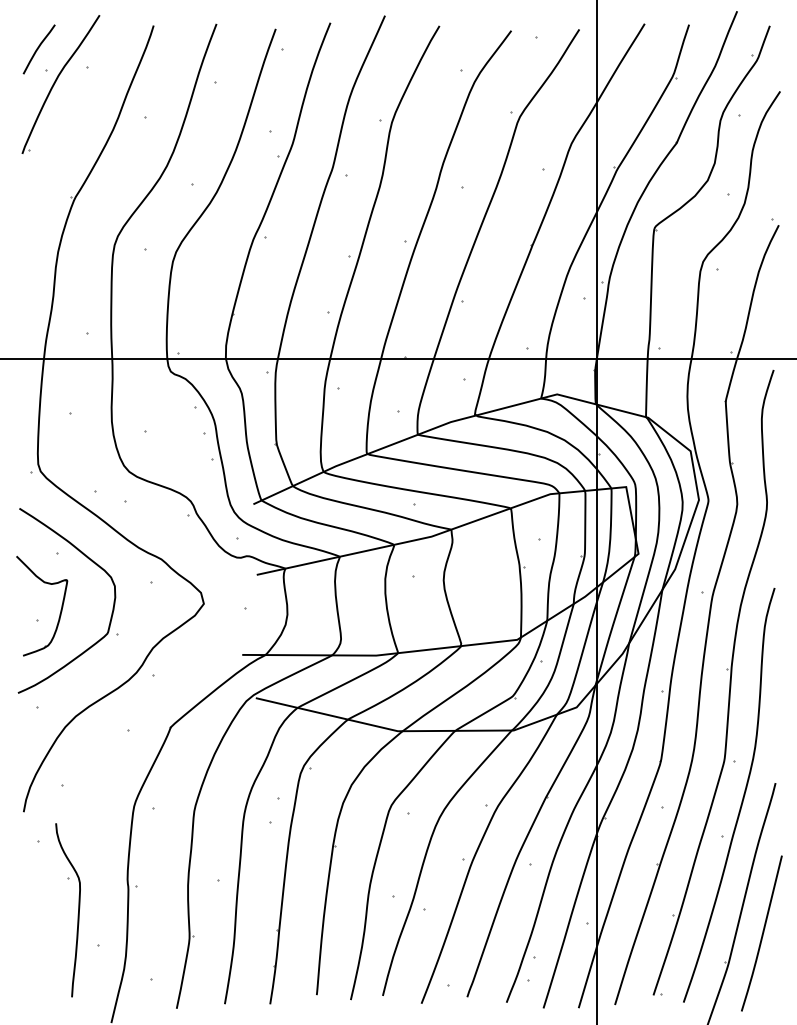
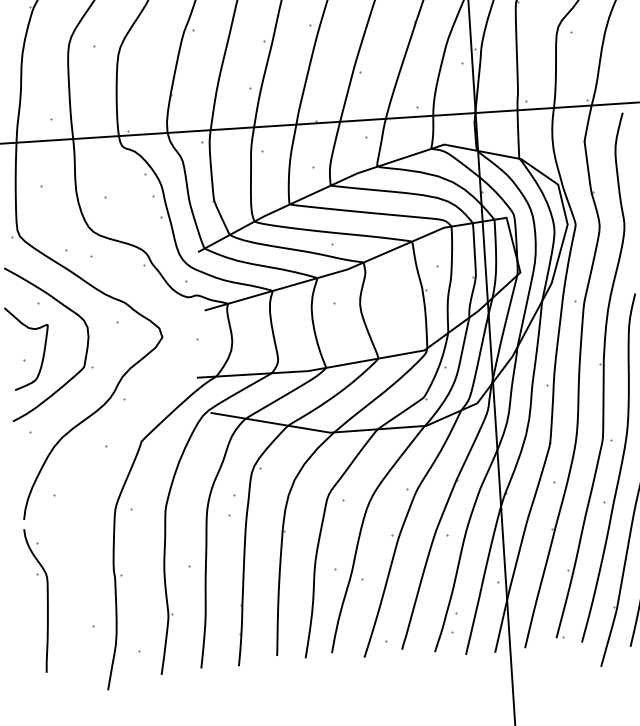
part: (77, 914) -> (46, 603), moved

